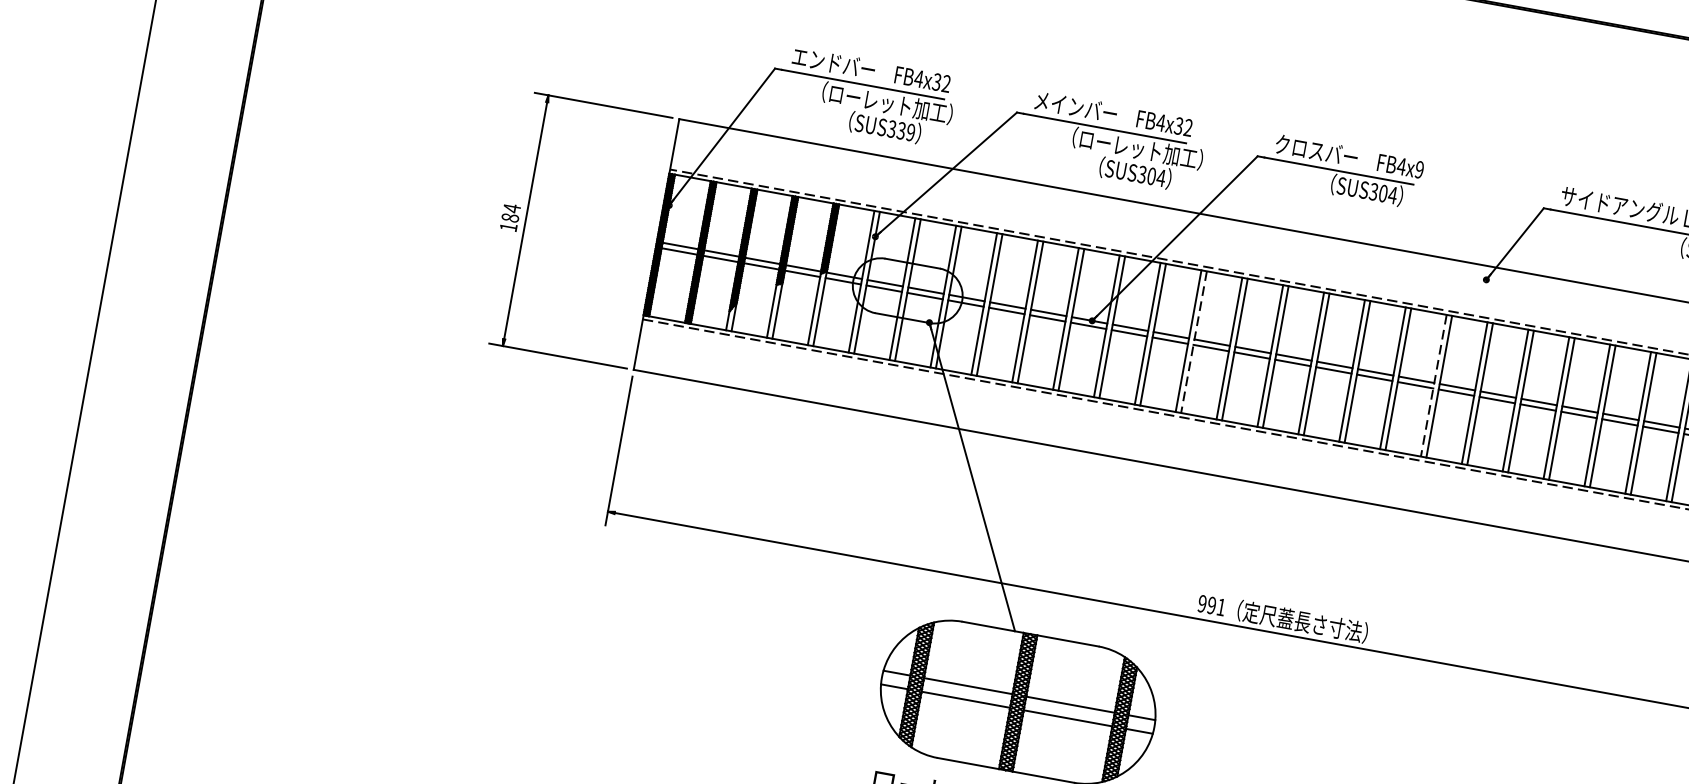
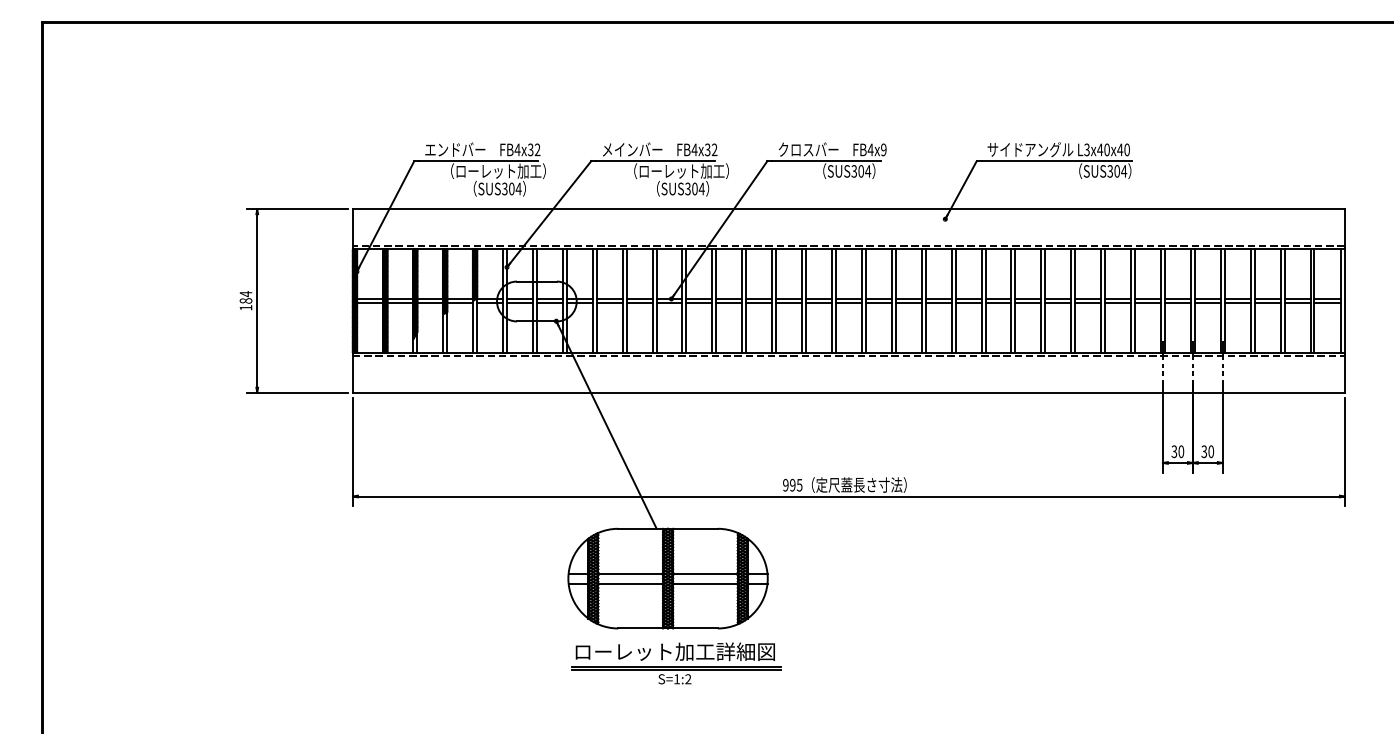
text: (906, 131) -> (515, 188), SUS339 -> SUS304
line: (1194, 341) -> (746, 300), dashed -> solid
line: (1433, 385) -> (921, 300), dashed -> solid
text: (1220, 607) -> (799, 485), 991 -> 995

